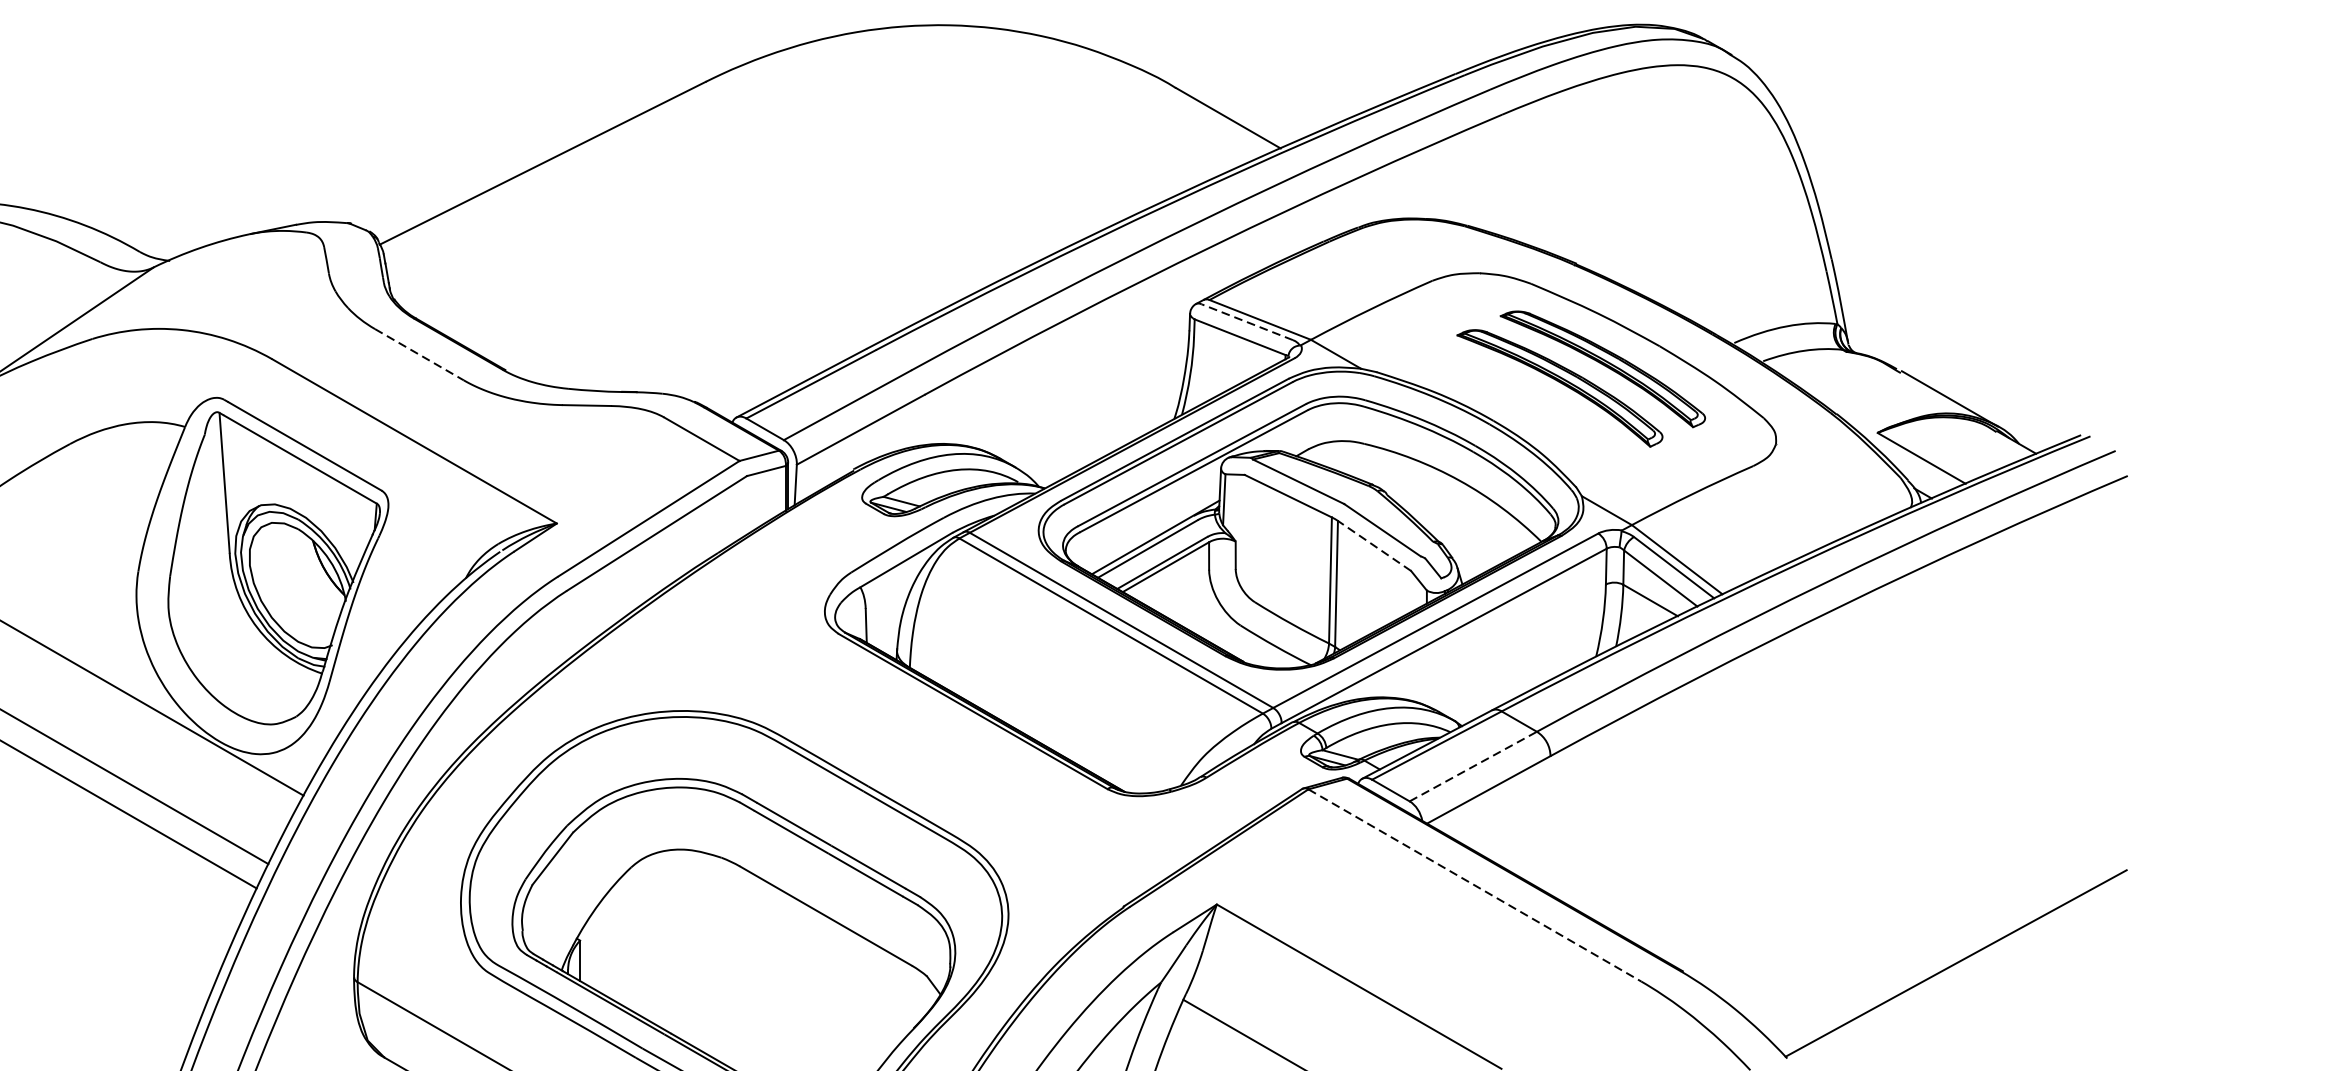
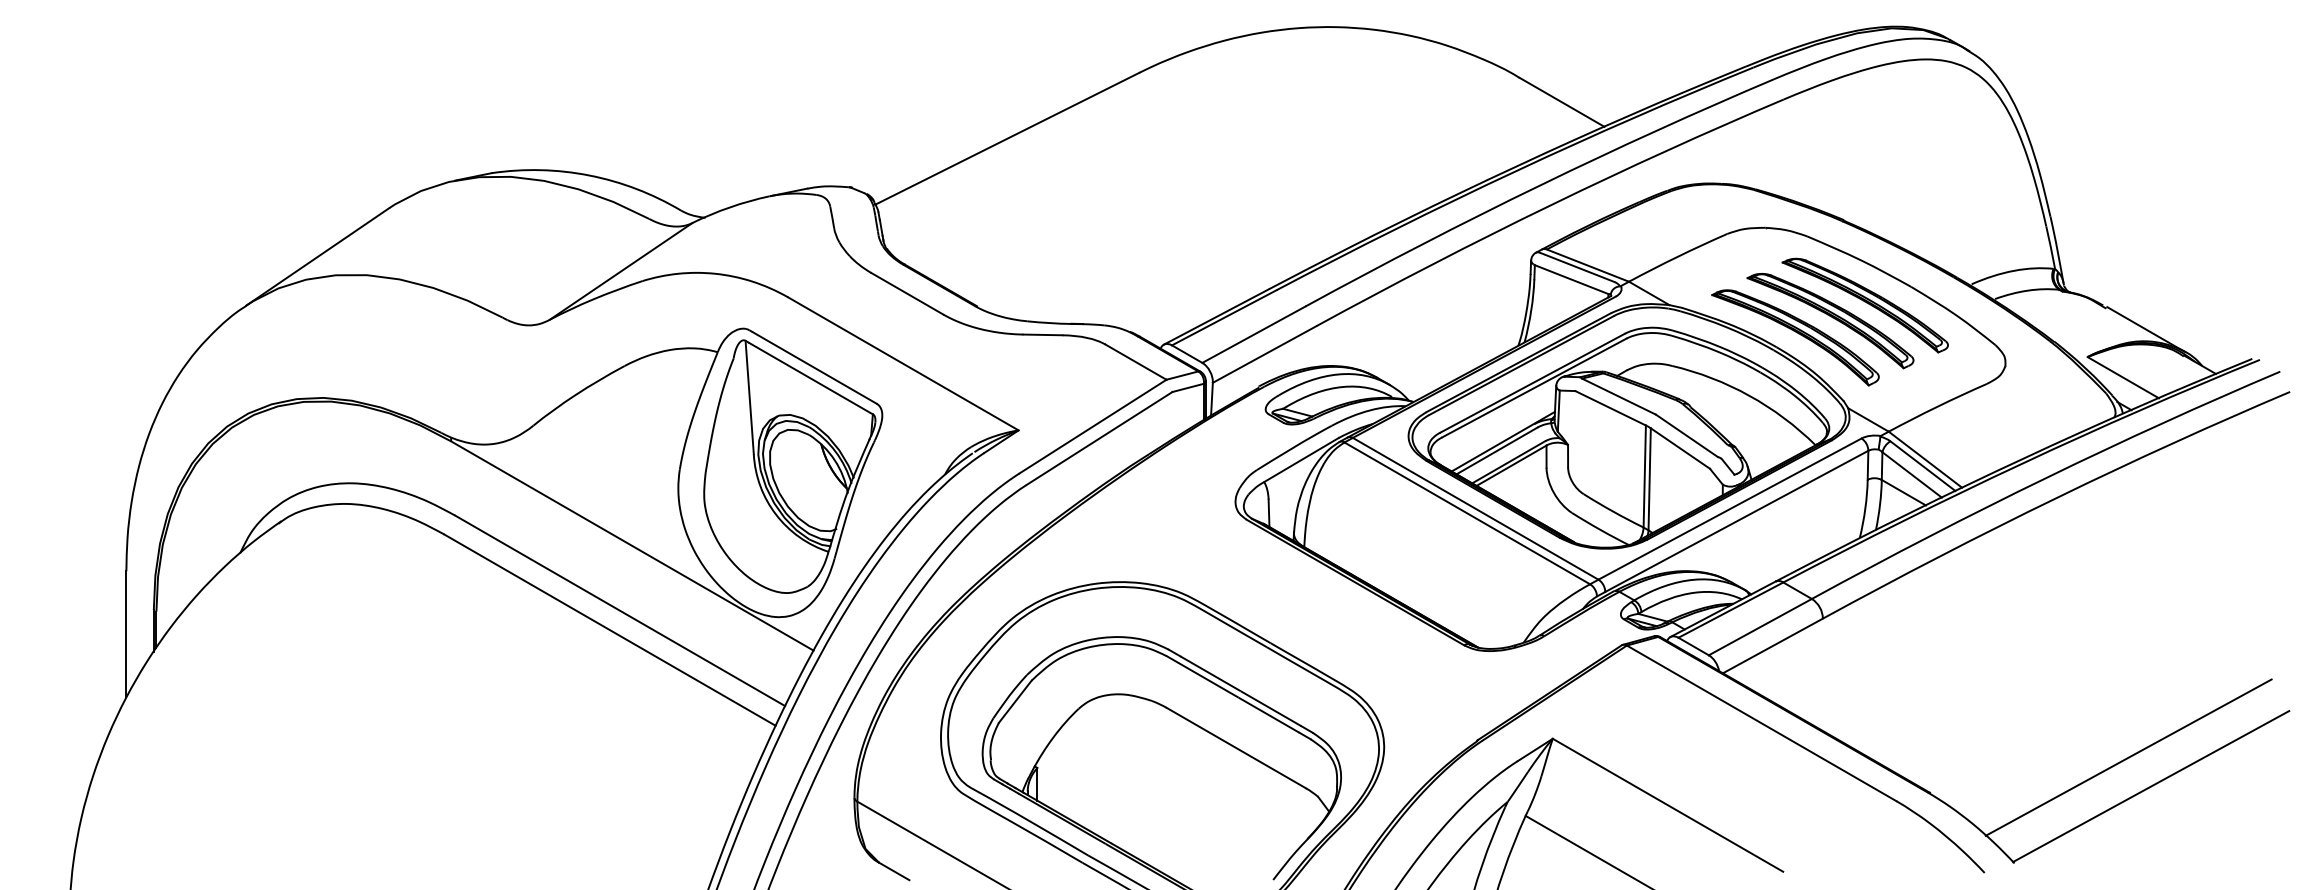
line: (1247, 322) -> (1577, 267), dashed -> solid
line: (419, 355) -> (907, 294), dashed -> solid
part: (1516, 408) -> (1795, 337), added
line: (1374, 545) -> (1680, 448), dashed -> solid
line: (1473, 767) -> (1760, 627), dashed -> solid
line: (1474, 885) -> (1761, 723), dashed -> solid
line: (1928, 927) -> (2128, 757), added

